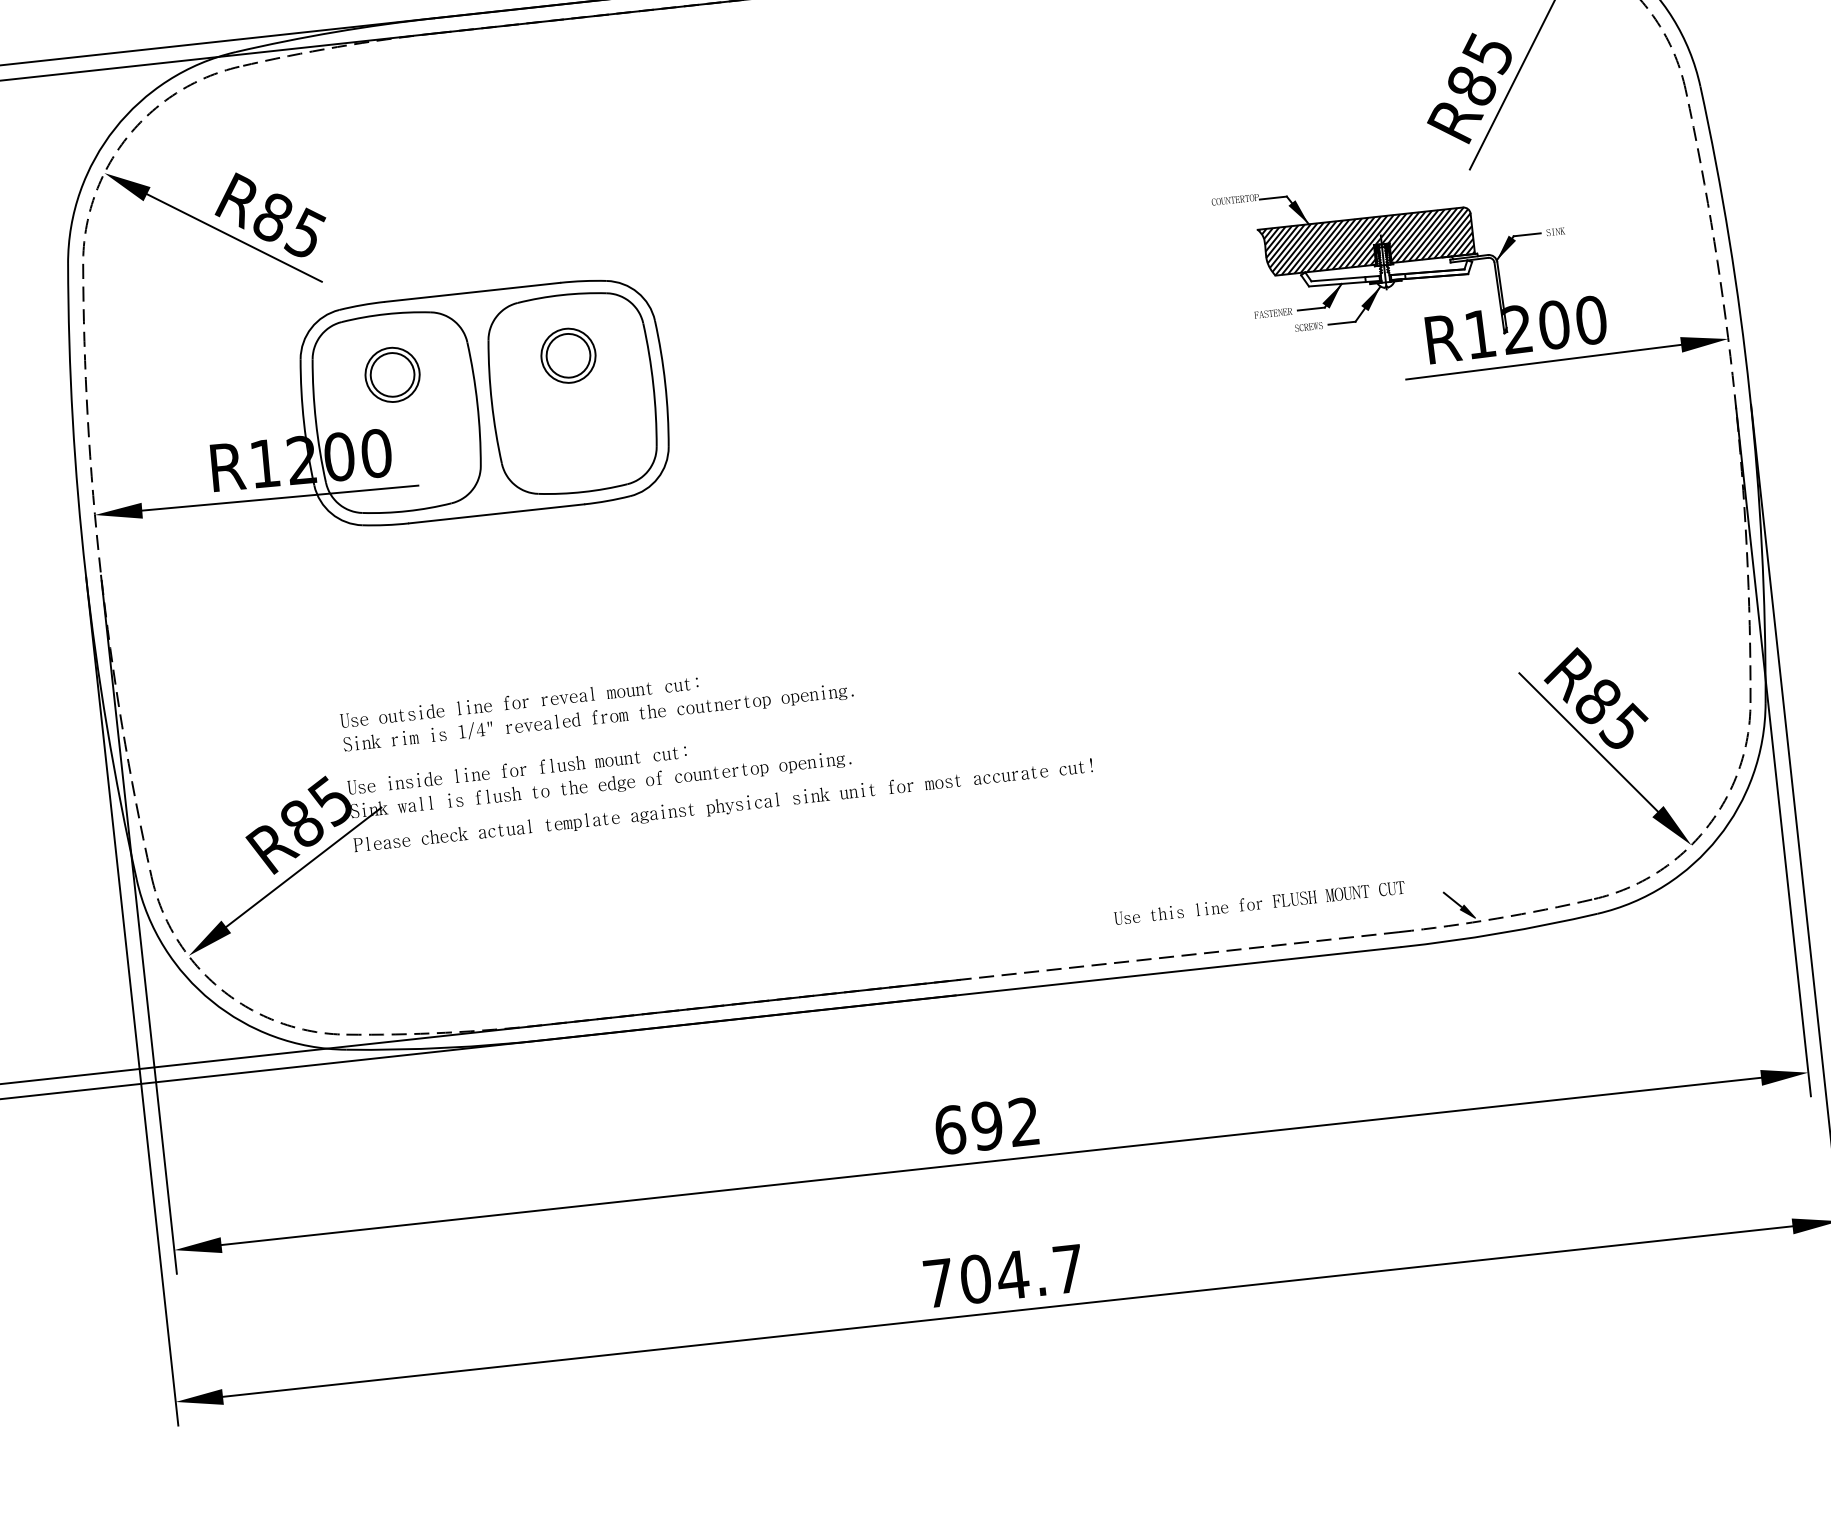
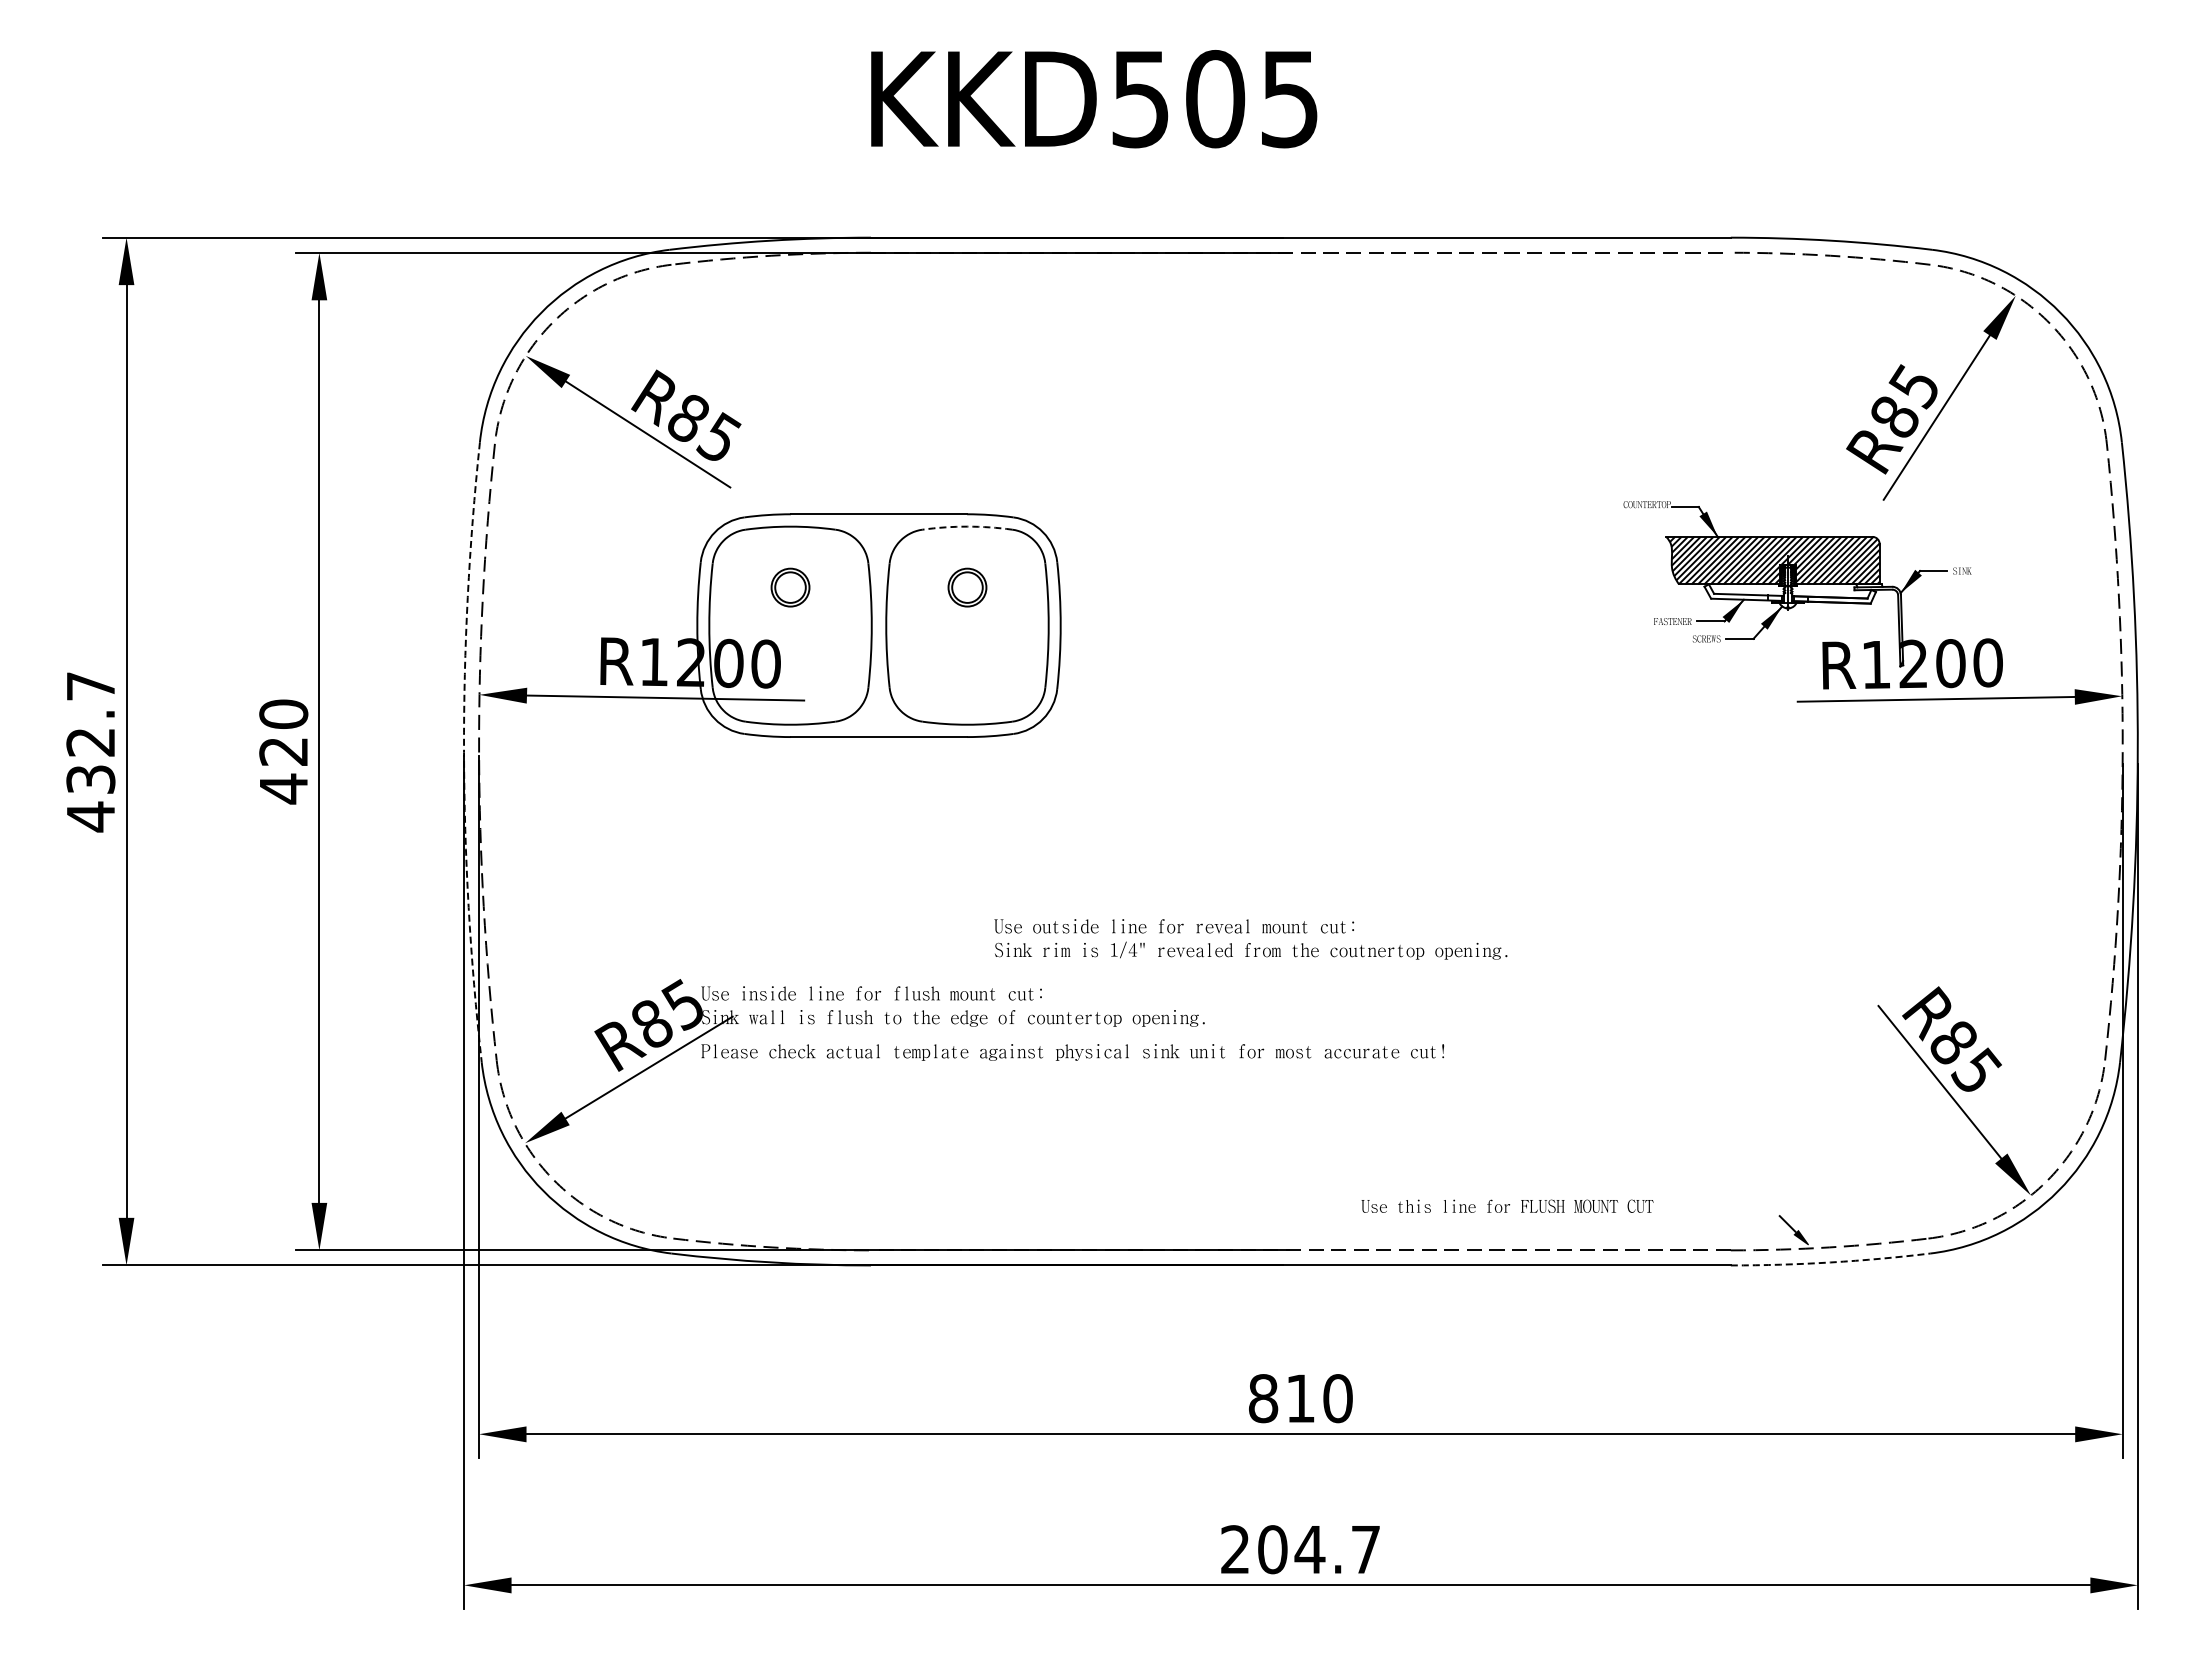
arc: (561, 294) -> (967, 526), solid -> dashed
part: (568, 355) -> (967, 587), size x0.7
part: (392, 374) -> (790, 587), size x0.7
arc: (86, 573) -> (464, 752), solid -> dashed
text: (596, 706) -> (1250, 939), moved
text: (1259, 902) -> (1507, 1205), moved
arc: (1499, 933) -> (1830, 1262), solid -> dashed
text: (987, 1125) -> (1300, 1398), 692 -> 810
text: (938, 1283) -> (1235, 1549), 704.7 -> 204.7

